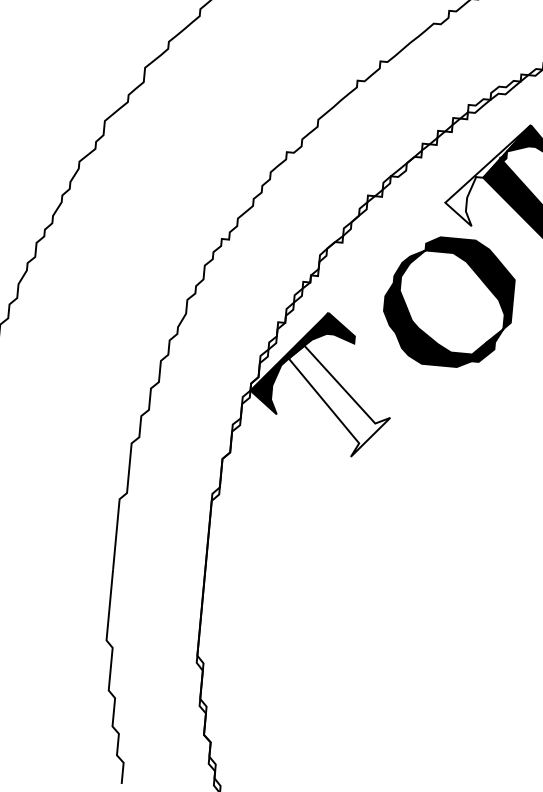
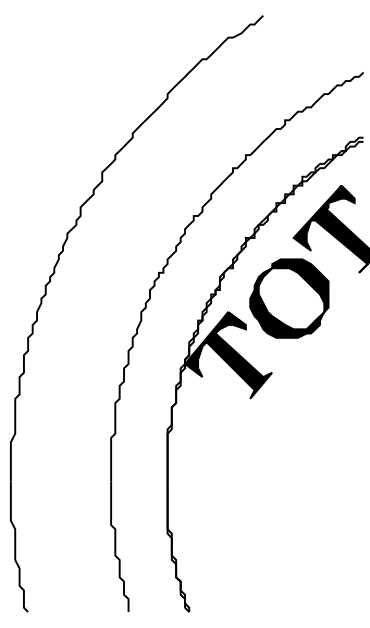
fill: (487, 173) -> (317, 217), added
part: (448, 302) -> (289, 298), moved
fill: (338, 401) -> (239, 365), added

